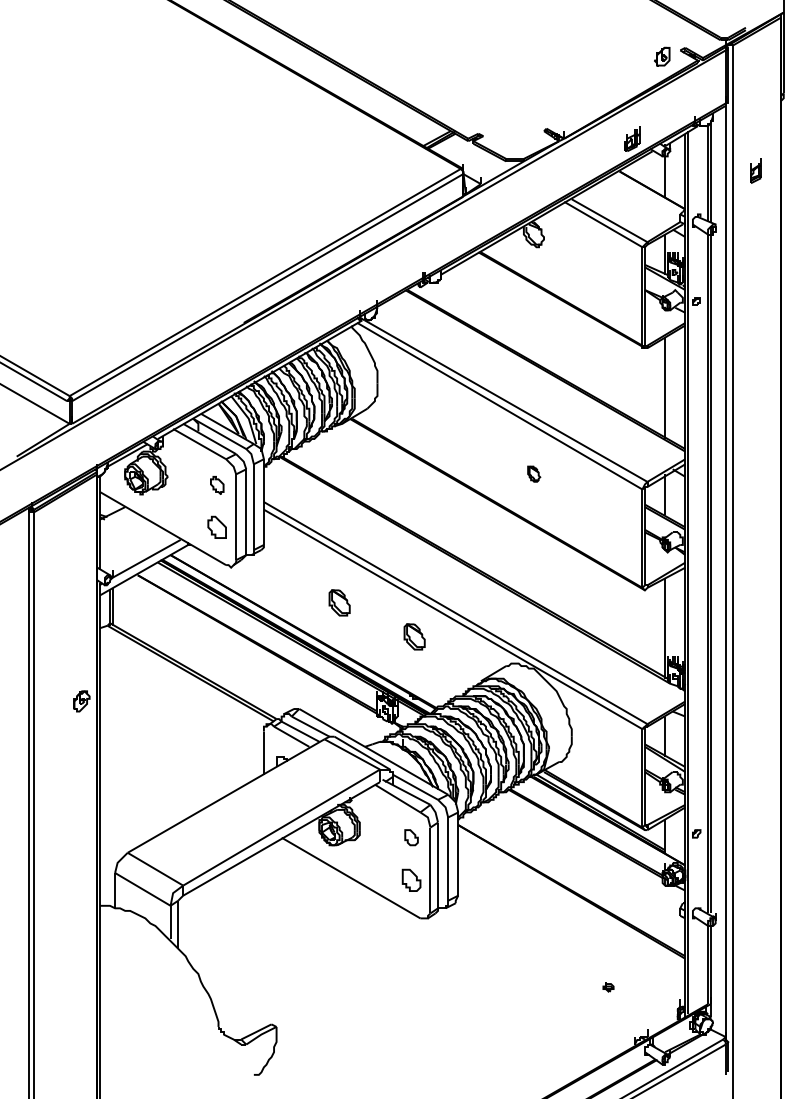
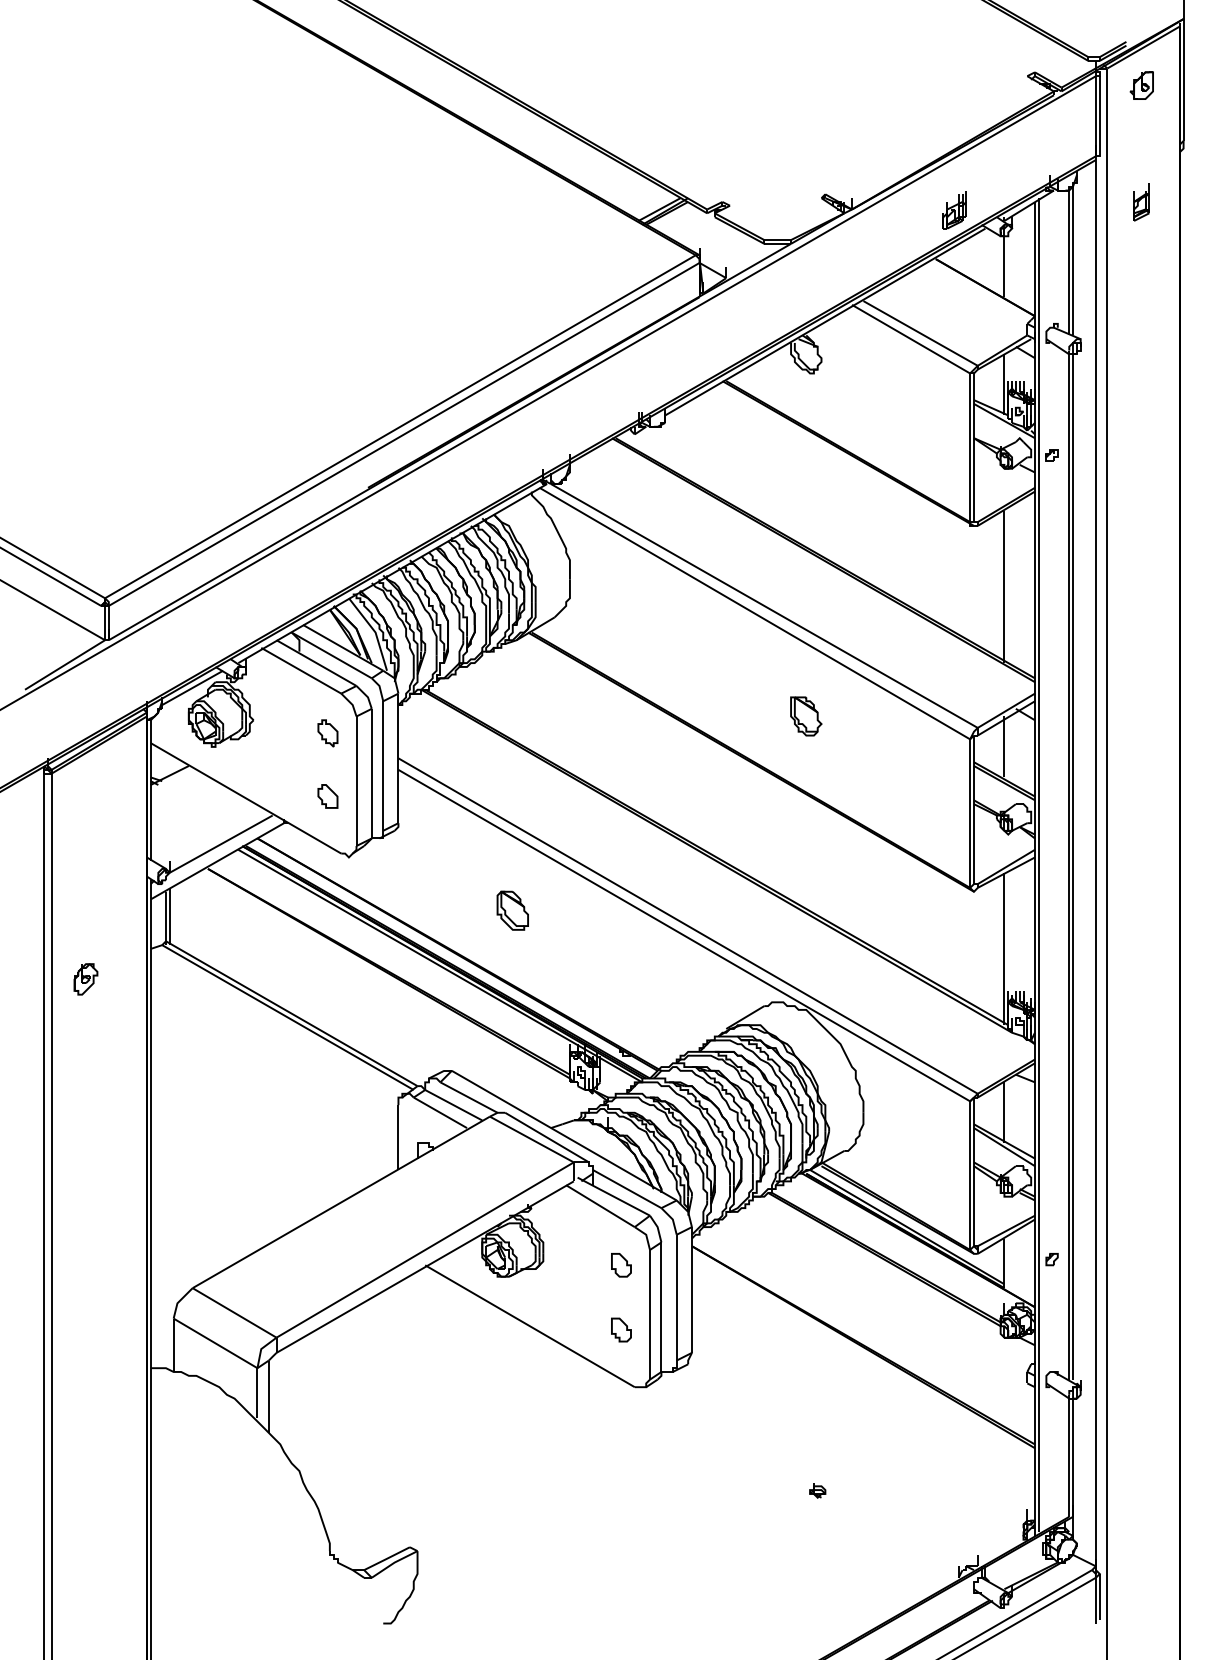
part: (662, 56) -> (1142, 85), moved
part: (755, 170) -> (1140, 201), moved
part: (534, 473) -> (807, 715), size x1.67
part: (217, 526) -> (328, 795), size x0.71
part: (414, 636) -> (625, 961), removed
part: (81, 701) -> (85, 979), moved
part: (411, 880) -> (621, 1329), size x0.71
part: (608, 987) -> (817, 1491), moved

